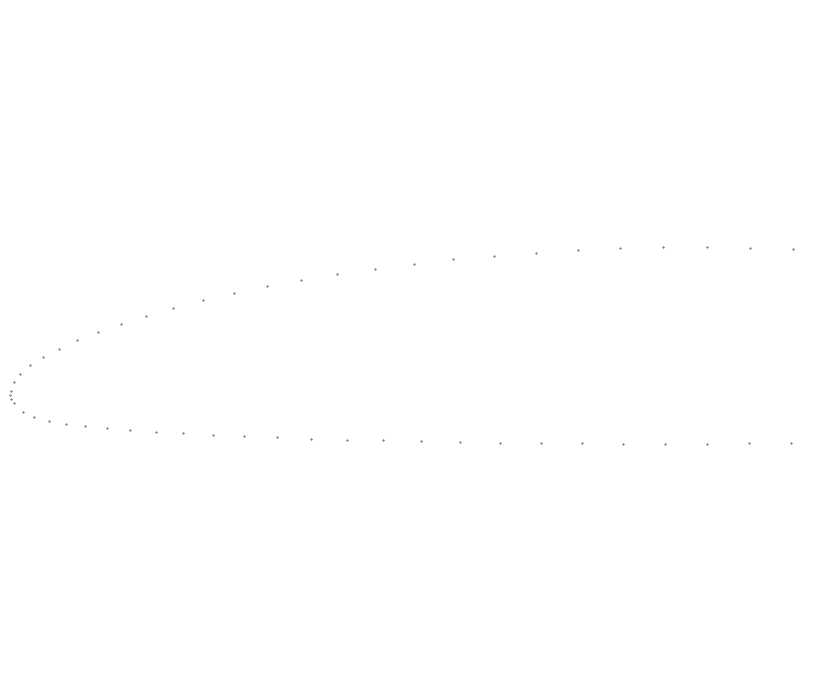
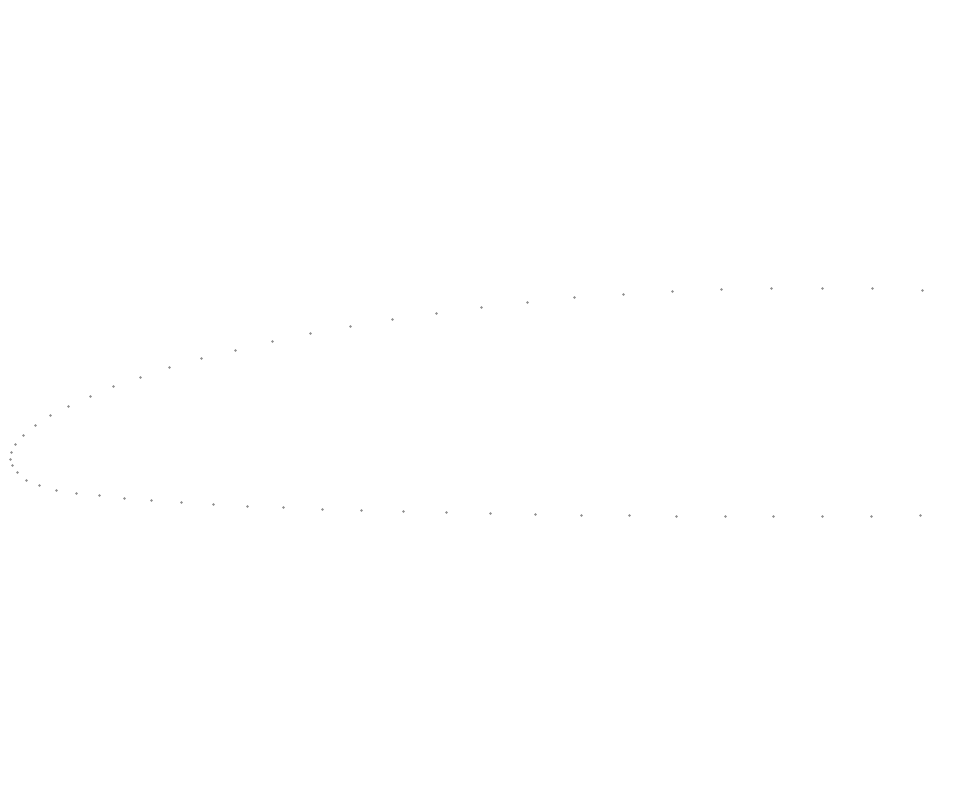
part: (11, 397) -> (13, 462), size x1.43

